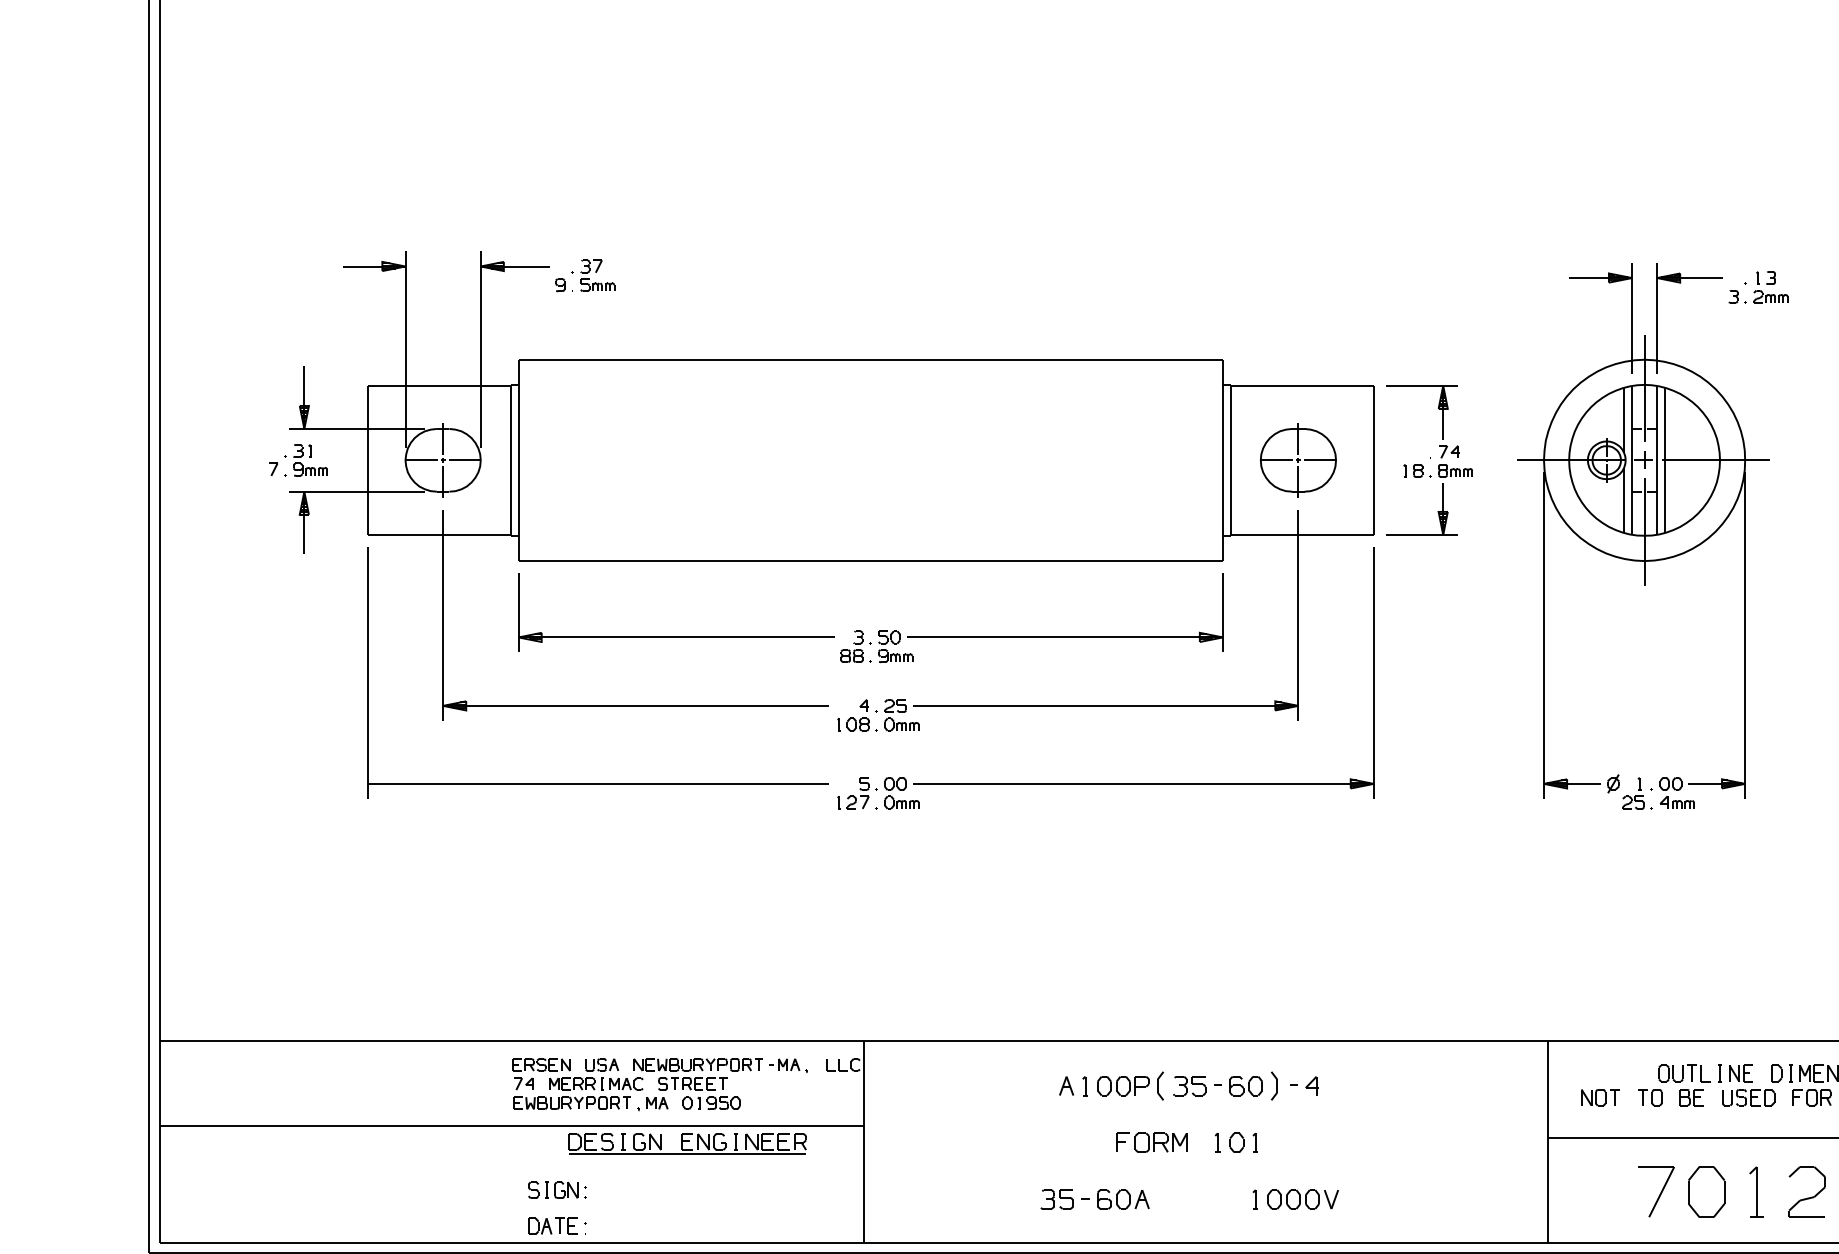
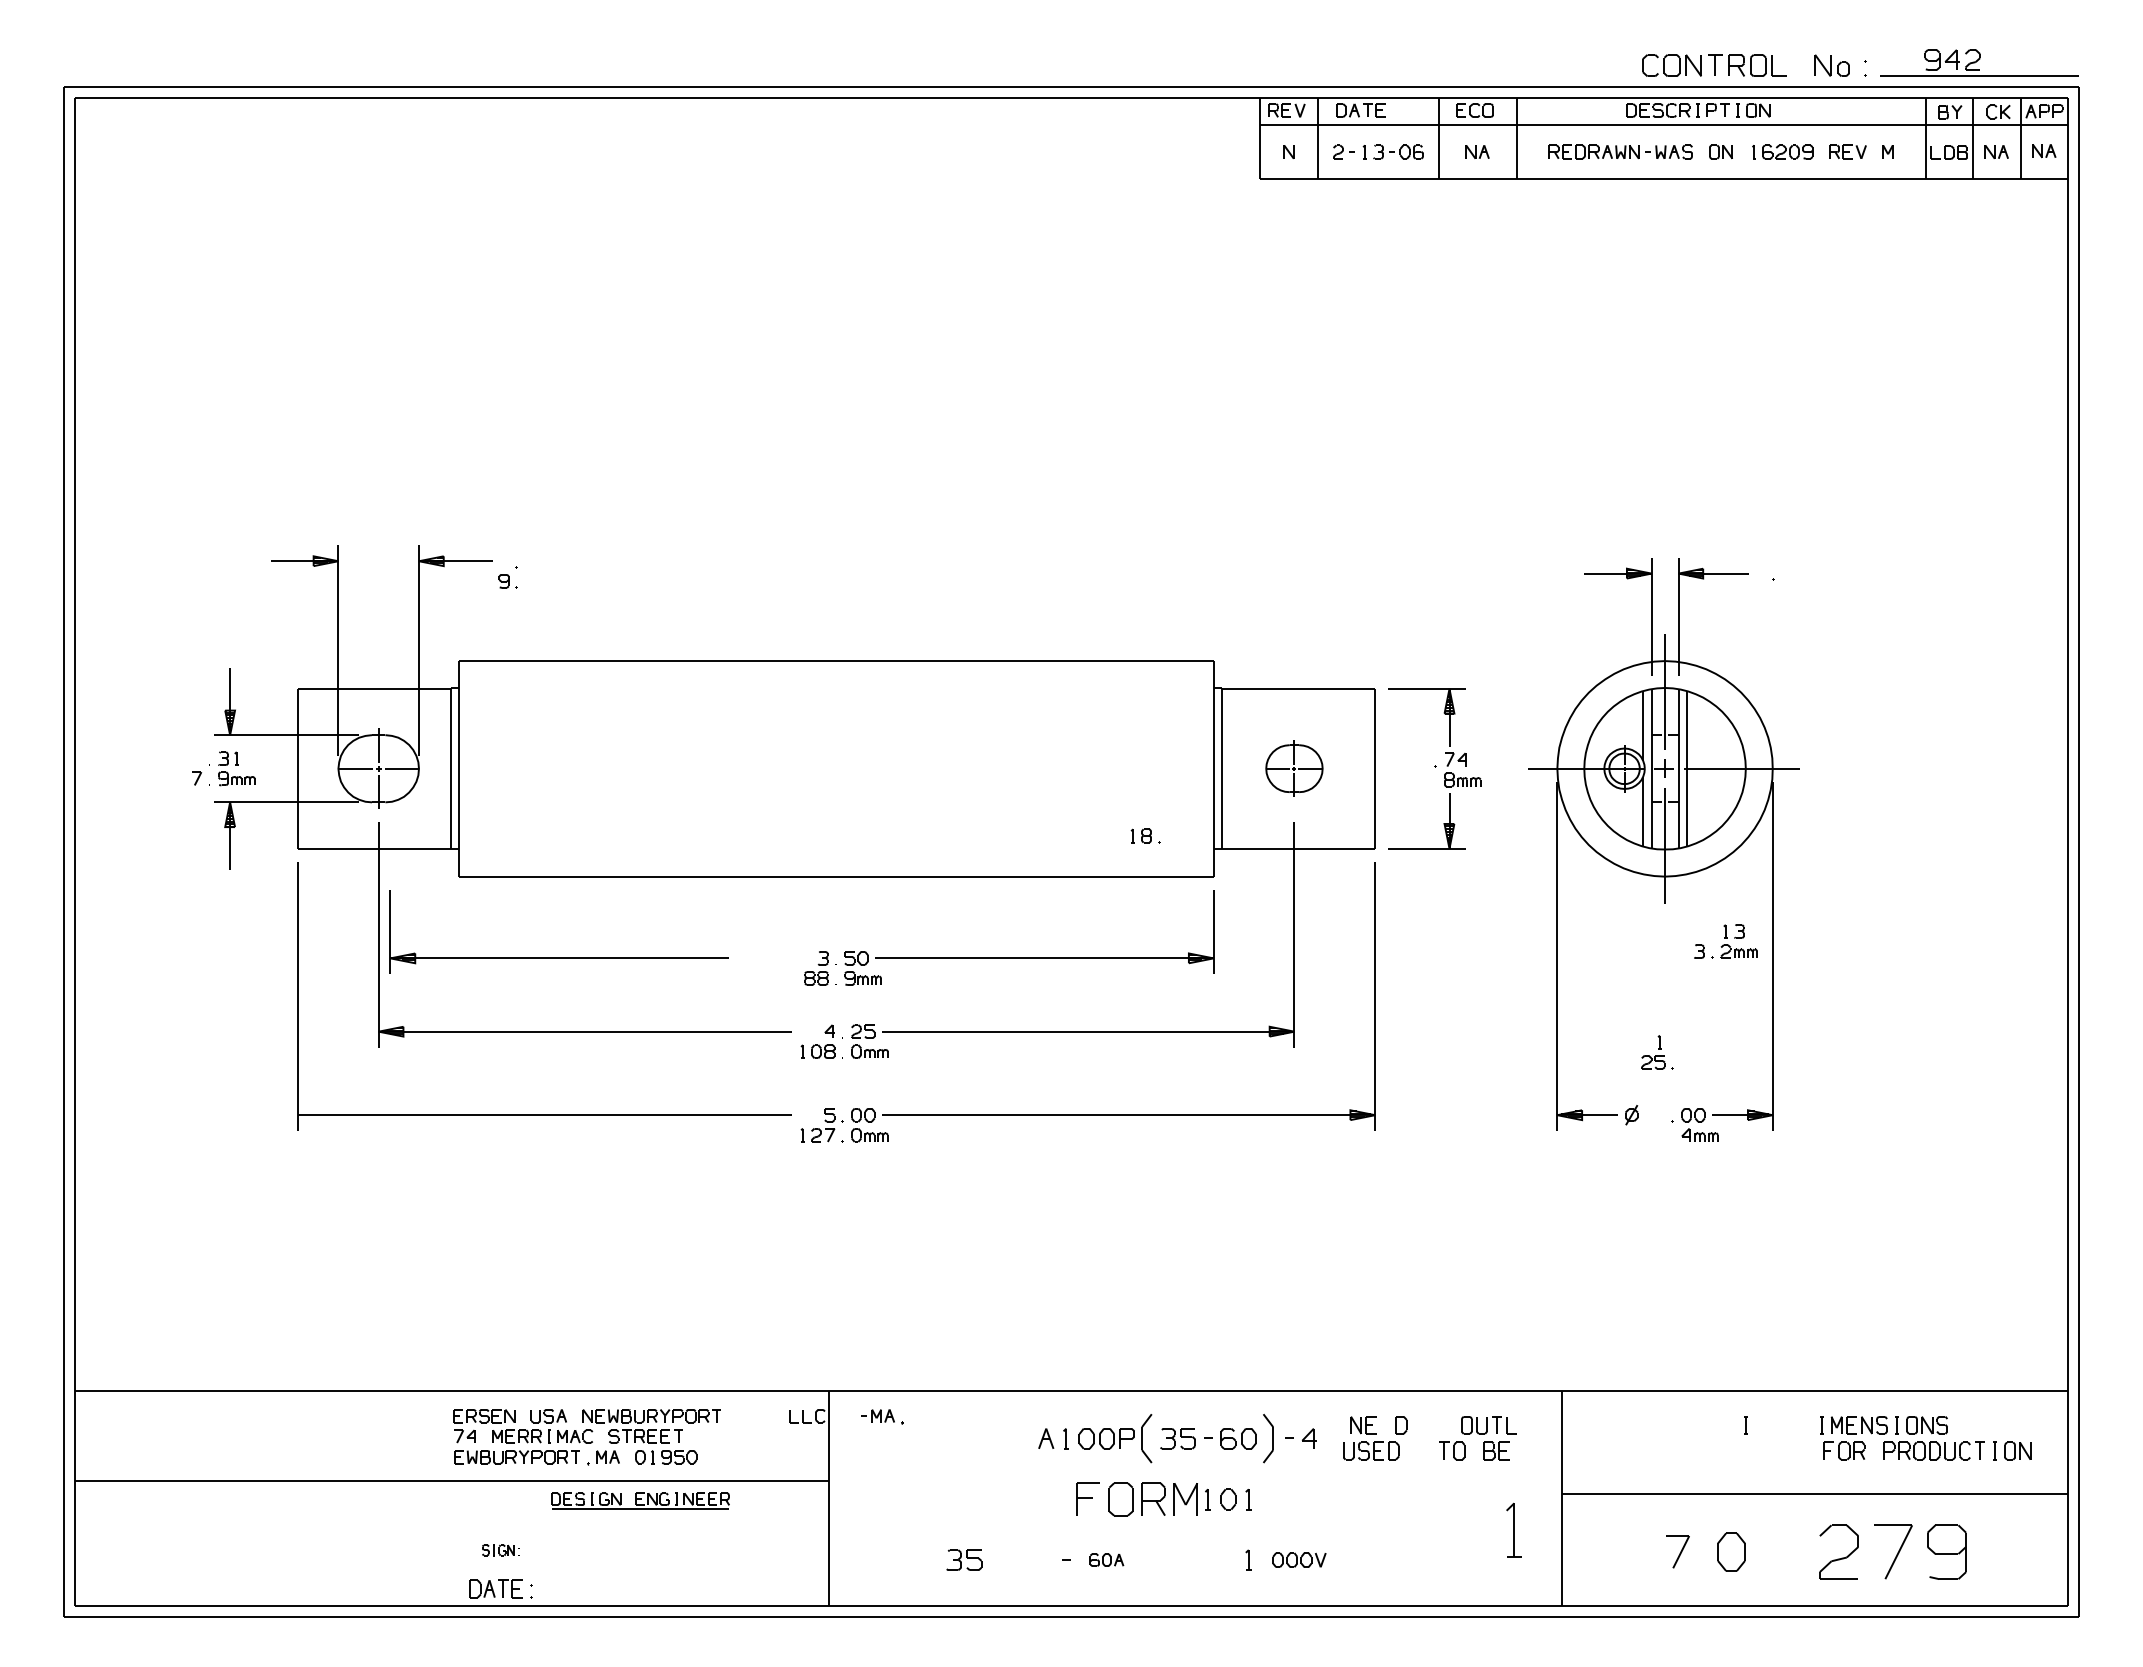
part: (597, 276) -> (543, 571), removed
part: (1758, 287) -> (1725, 941), moved
part: (1298, 460) -> (1294, 768), size x0.7
part: (1417, 470) -> (1145, 835), moved
part: (675, 636) -> (558, 957), moved
part: (1637, 793) -> (1657, 1052), moved
part: (788, 1065) -> (882, 1416), moved
part: (1160, 1085) -> (1146, 1438), size x1.6
part: (1274, 1085) -> (1268, 1438), size x1.6
part: (1673, 1085) -> (1477, 1438), moved
part: (1752, 1085) -> (1375, 1438), moved
part: (1600, 1097) -> (1617, 1450), removed
part: (1151, 1142) -> (1137, 1499), size x1.6
part: (687, 1143) -> (640, 1500), size x0.7
part: (556, 1190) -> (500, 1550), size x0.6
part: (1656, 1191) -> (1677, 1551), size x0.6
part: (1706, 1191) -> (1731, 1551), size x0.7
part: (1756, 1191) -> (1513, 1529), moved
part: (1057, 1198) -> (964, 1559), moved
part: (1122, 1198) -> (1106, 1559), size x0.6
part: (1303, 1198) -> (1299, 1559), size x0.7

